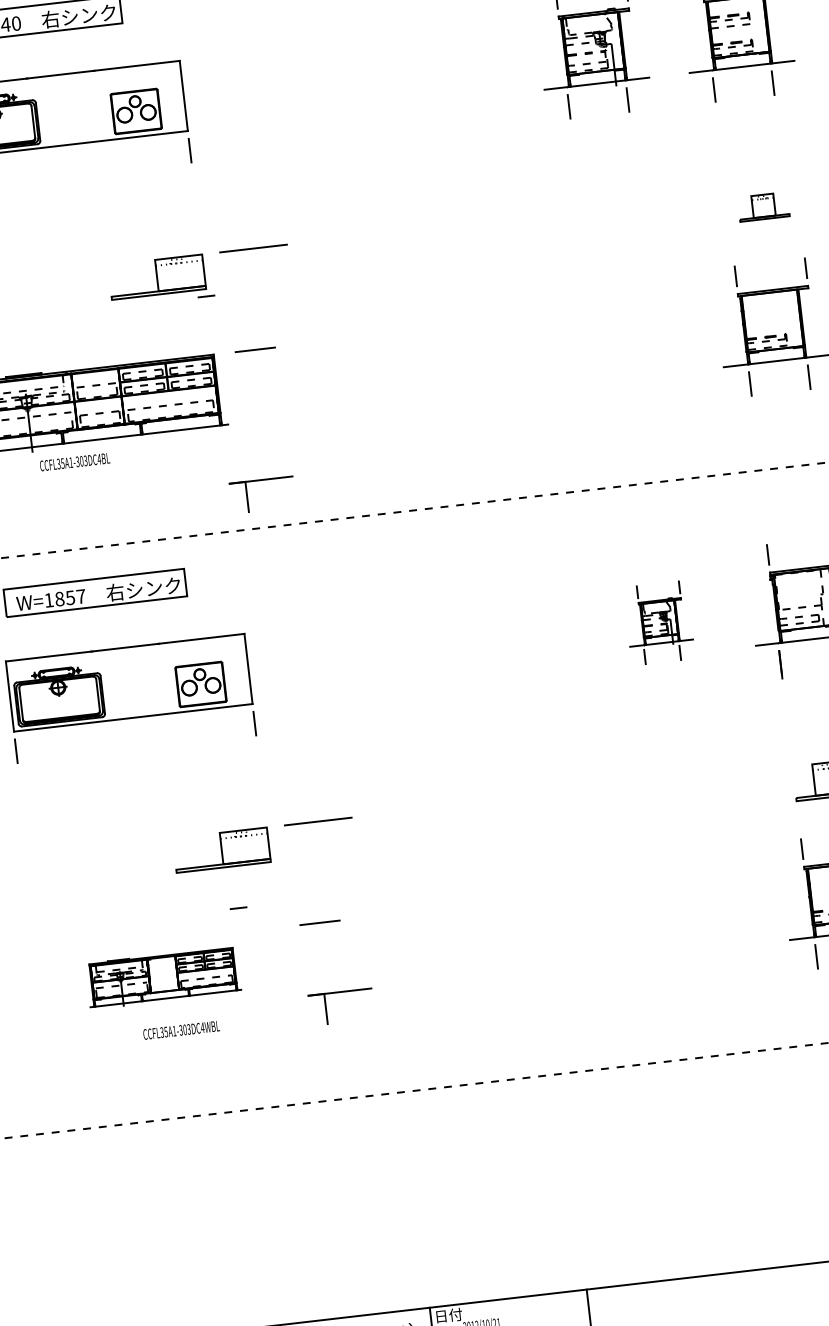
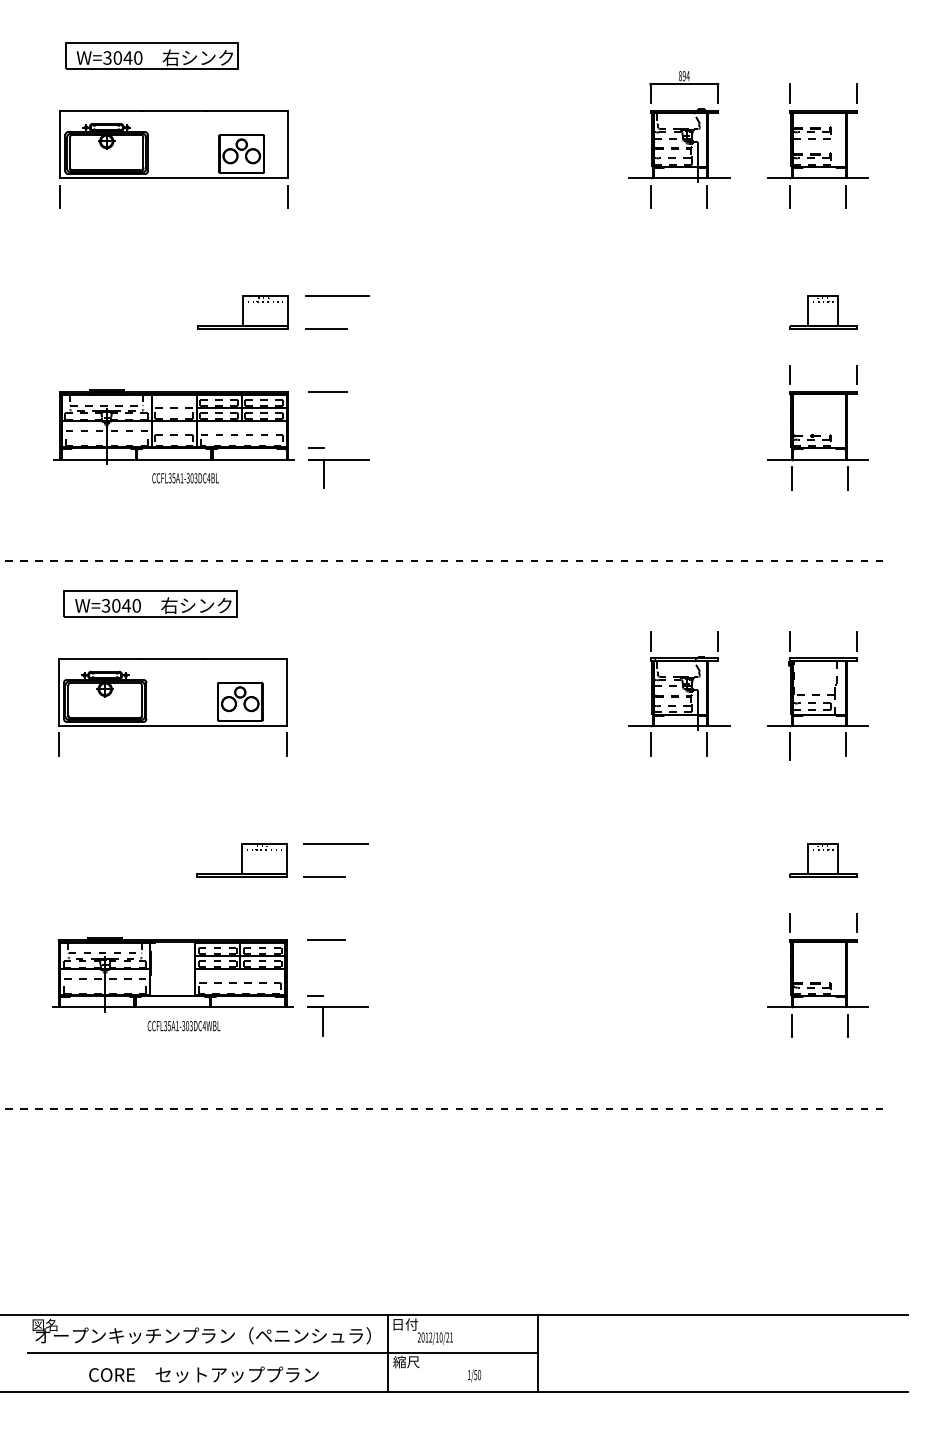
part: (763, 206) -> (823, 312), size x1.43
line: (245, 284) -> (325, 329), added
line: (206, 295) -> (316, 447), moved
text: (74, 462) -> (185, 478), moved
part: (260, 481) -> (338, 460), moved
text: (64, 598) -> (120, 605), W=1857 -> W=3040
part: (659, 622) -> (679, 693), size x1.67
line: (310, 857) -> (324, 877), added
line: (238, 907) -> (315, 995), moved
part: (163, 977) -> (172, 974), size x1.67

